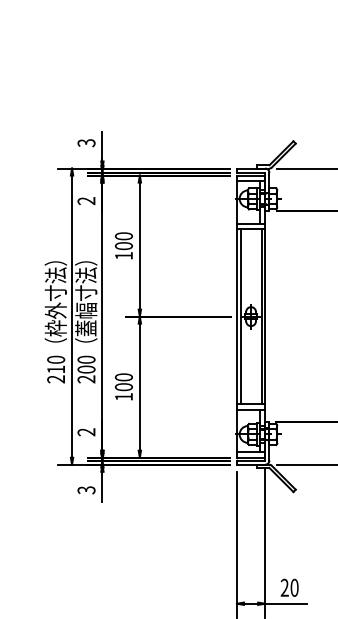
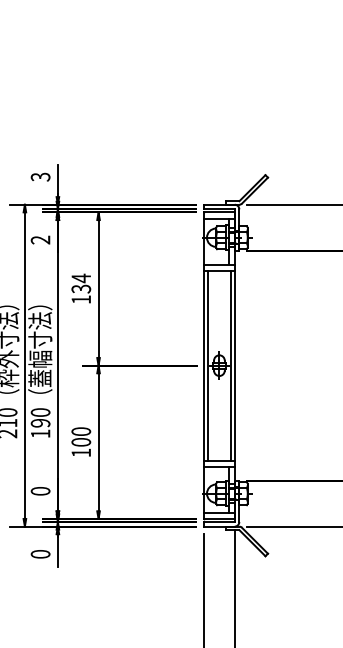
text: (123, 241) -> (80, 284), 100 -> 134
text: (86, 374) -> (40, 428), 200 -> 190
text: (86, 432) -> (40, 491), 2 -> 0
text: (86, 490) -> (40, 554), 3 -> 0

